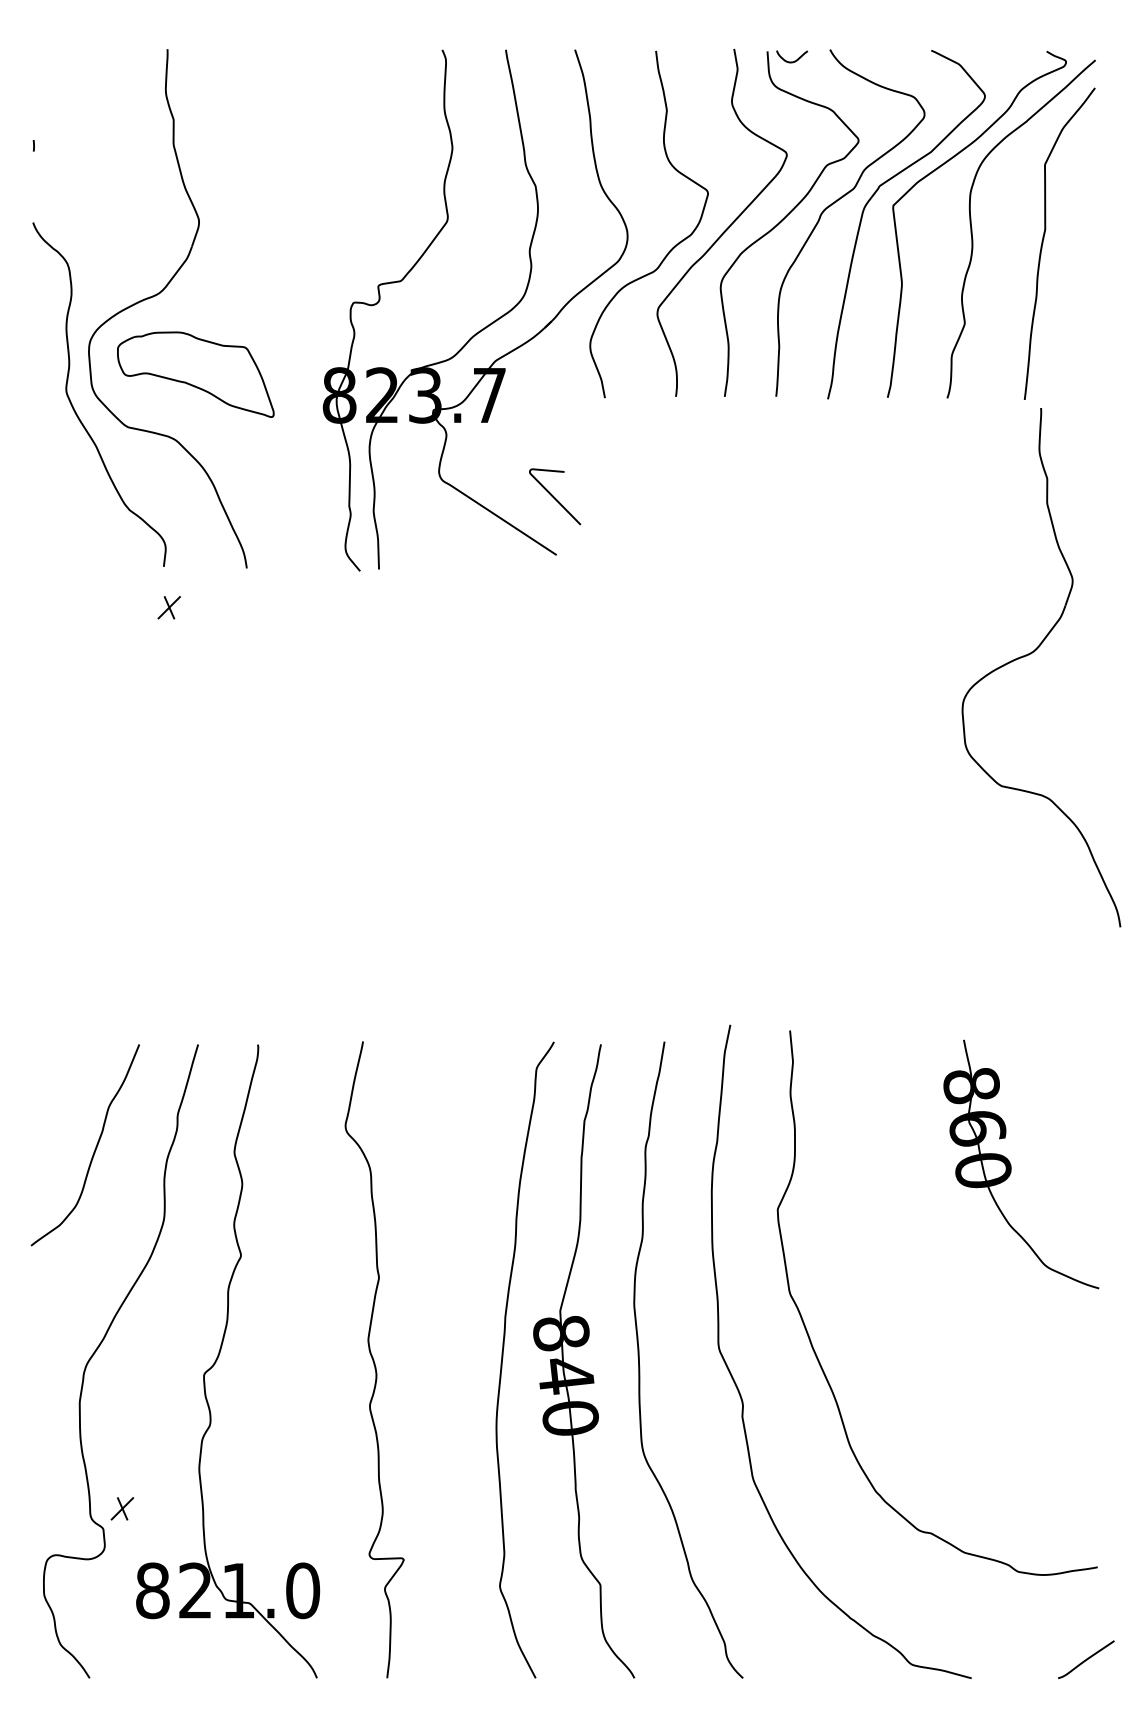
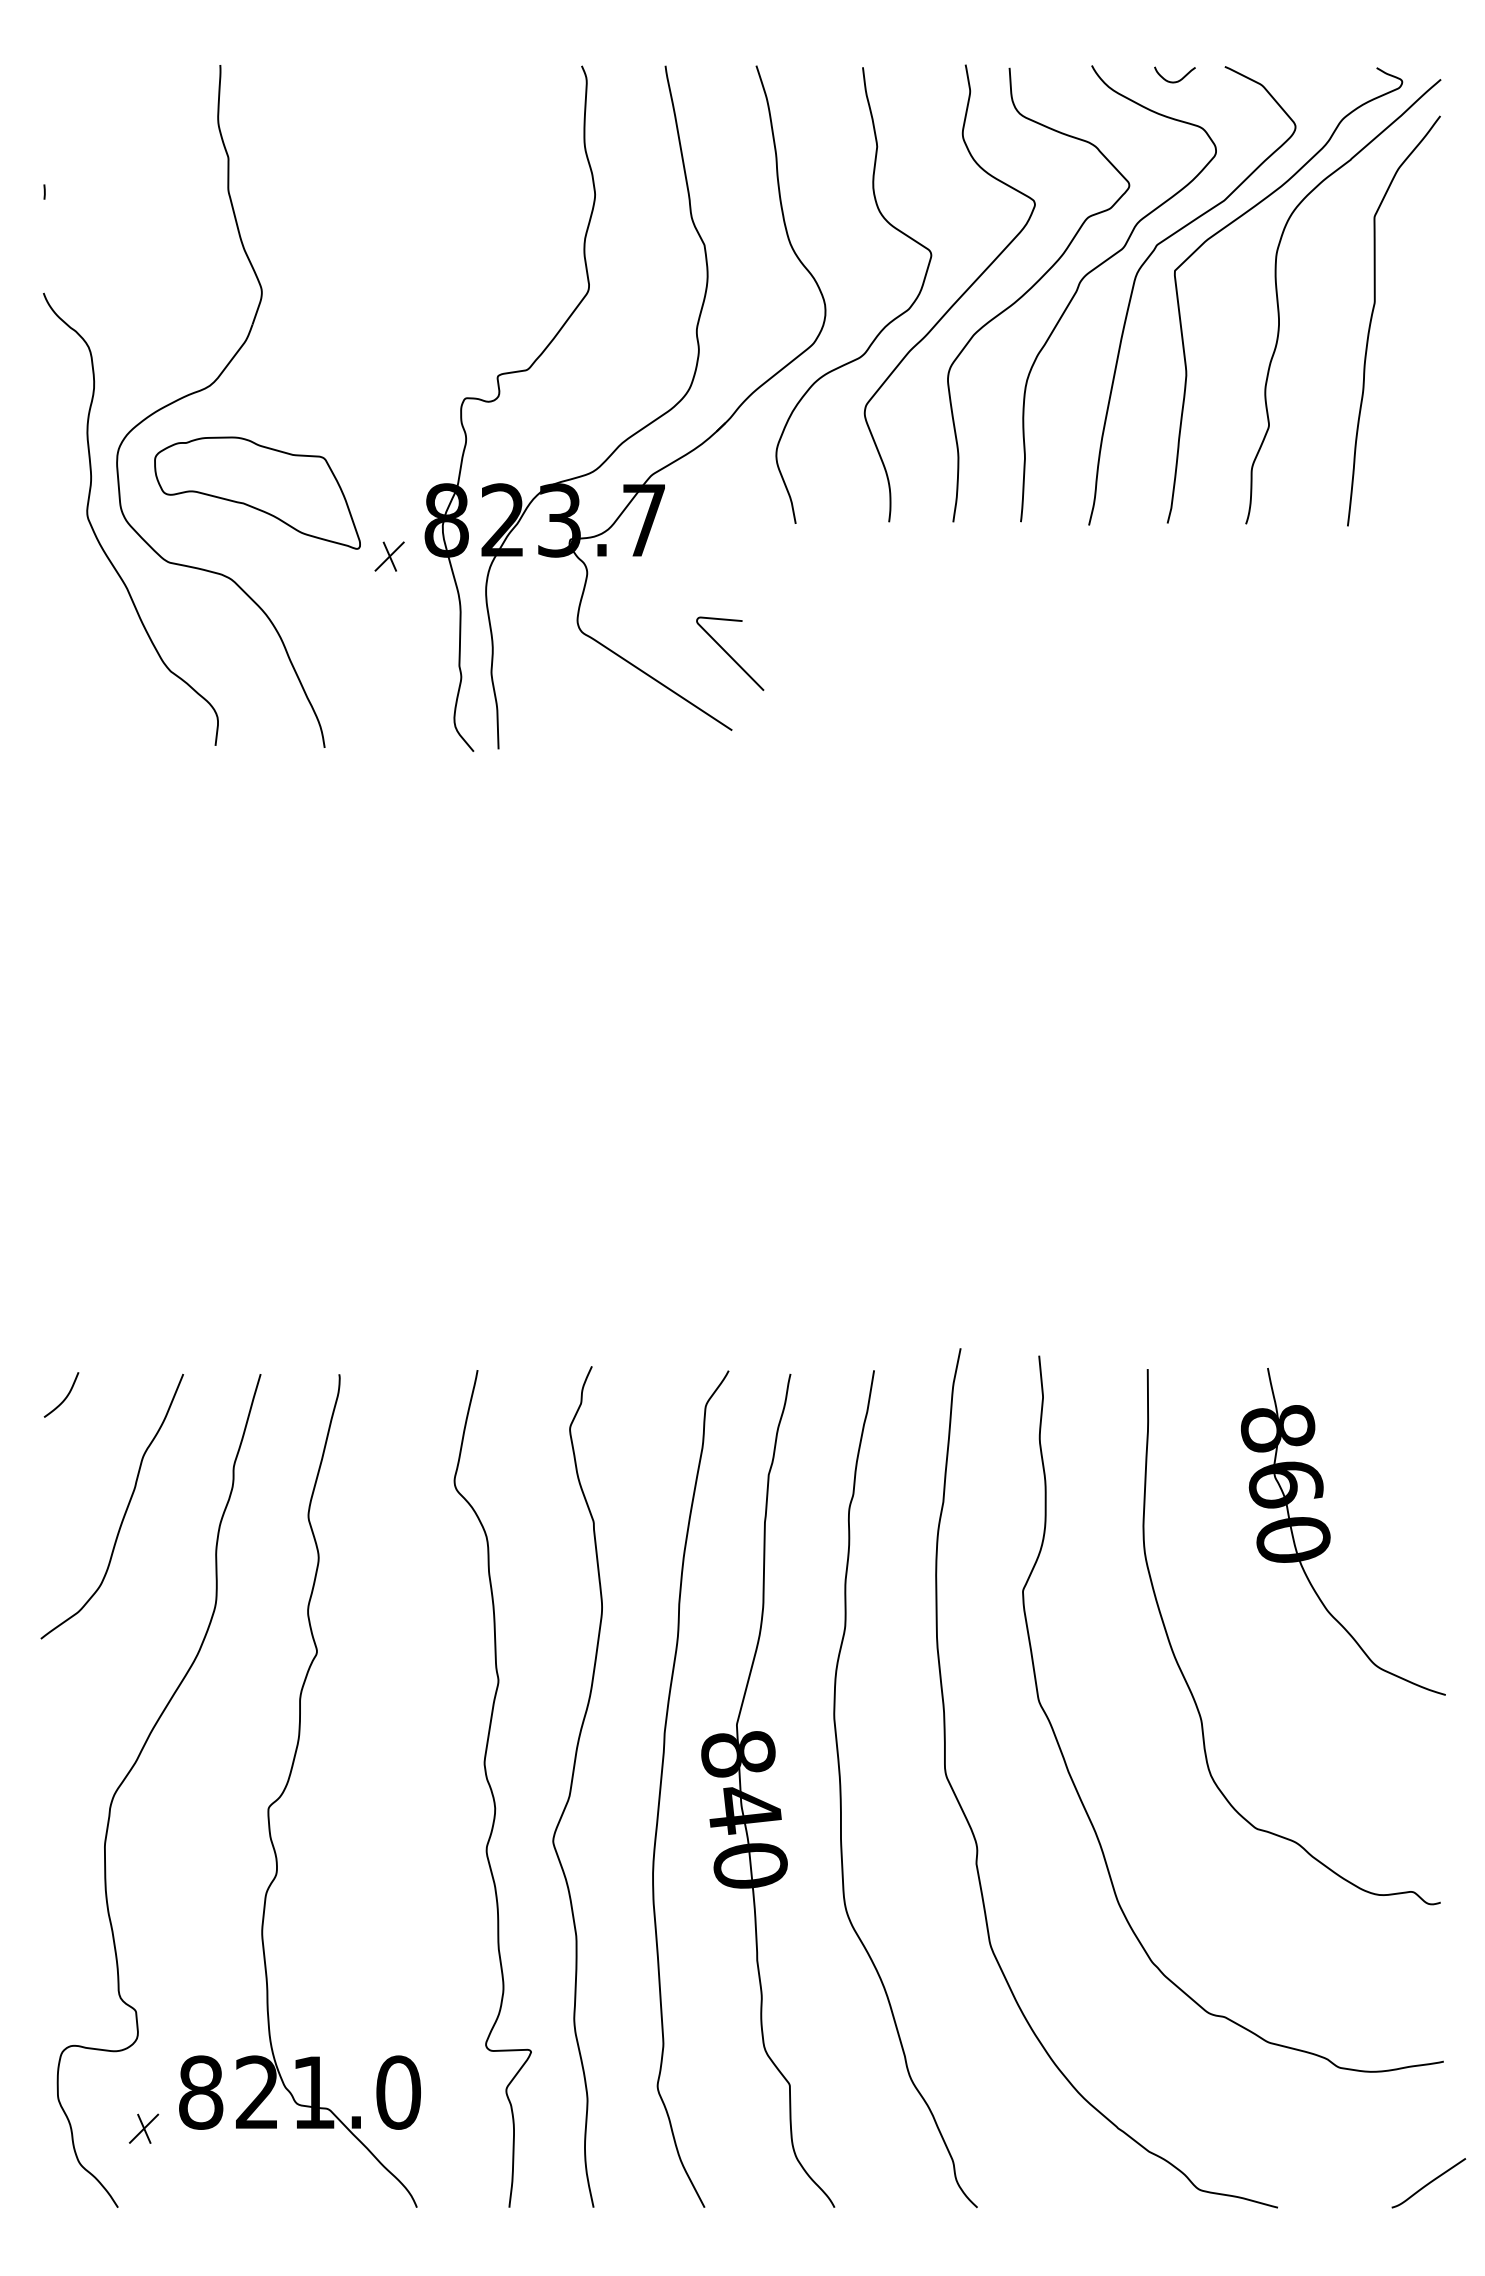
curve: (794, 60) -> (1177, 80), moved
part: (169, 607) -> (389, 556), moved
part: (1032, 653) -> (1358, 859), removed
curve: (49, 1062) -> (65, 1397), added
curve: (902, 1276) -> (1186, 1679), added
curve: (435, 1358) -> (572, 1786), added
part: (122, 1508) -> (143, 2128), moved

